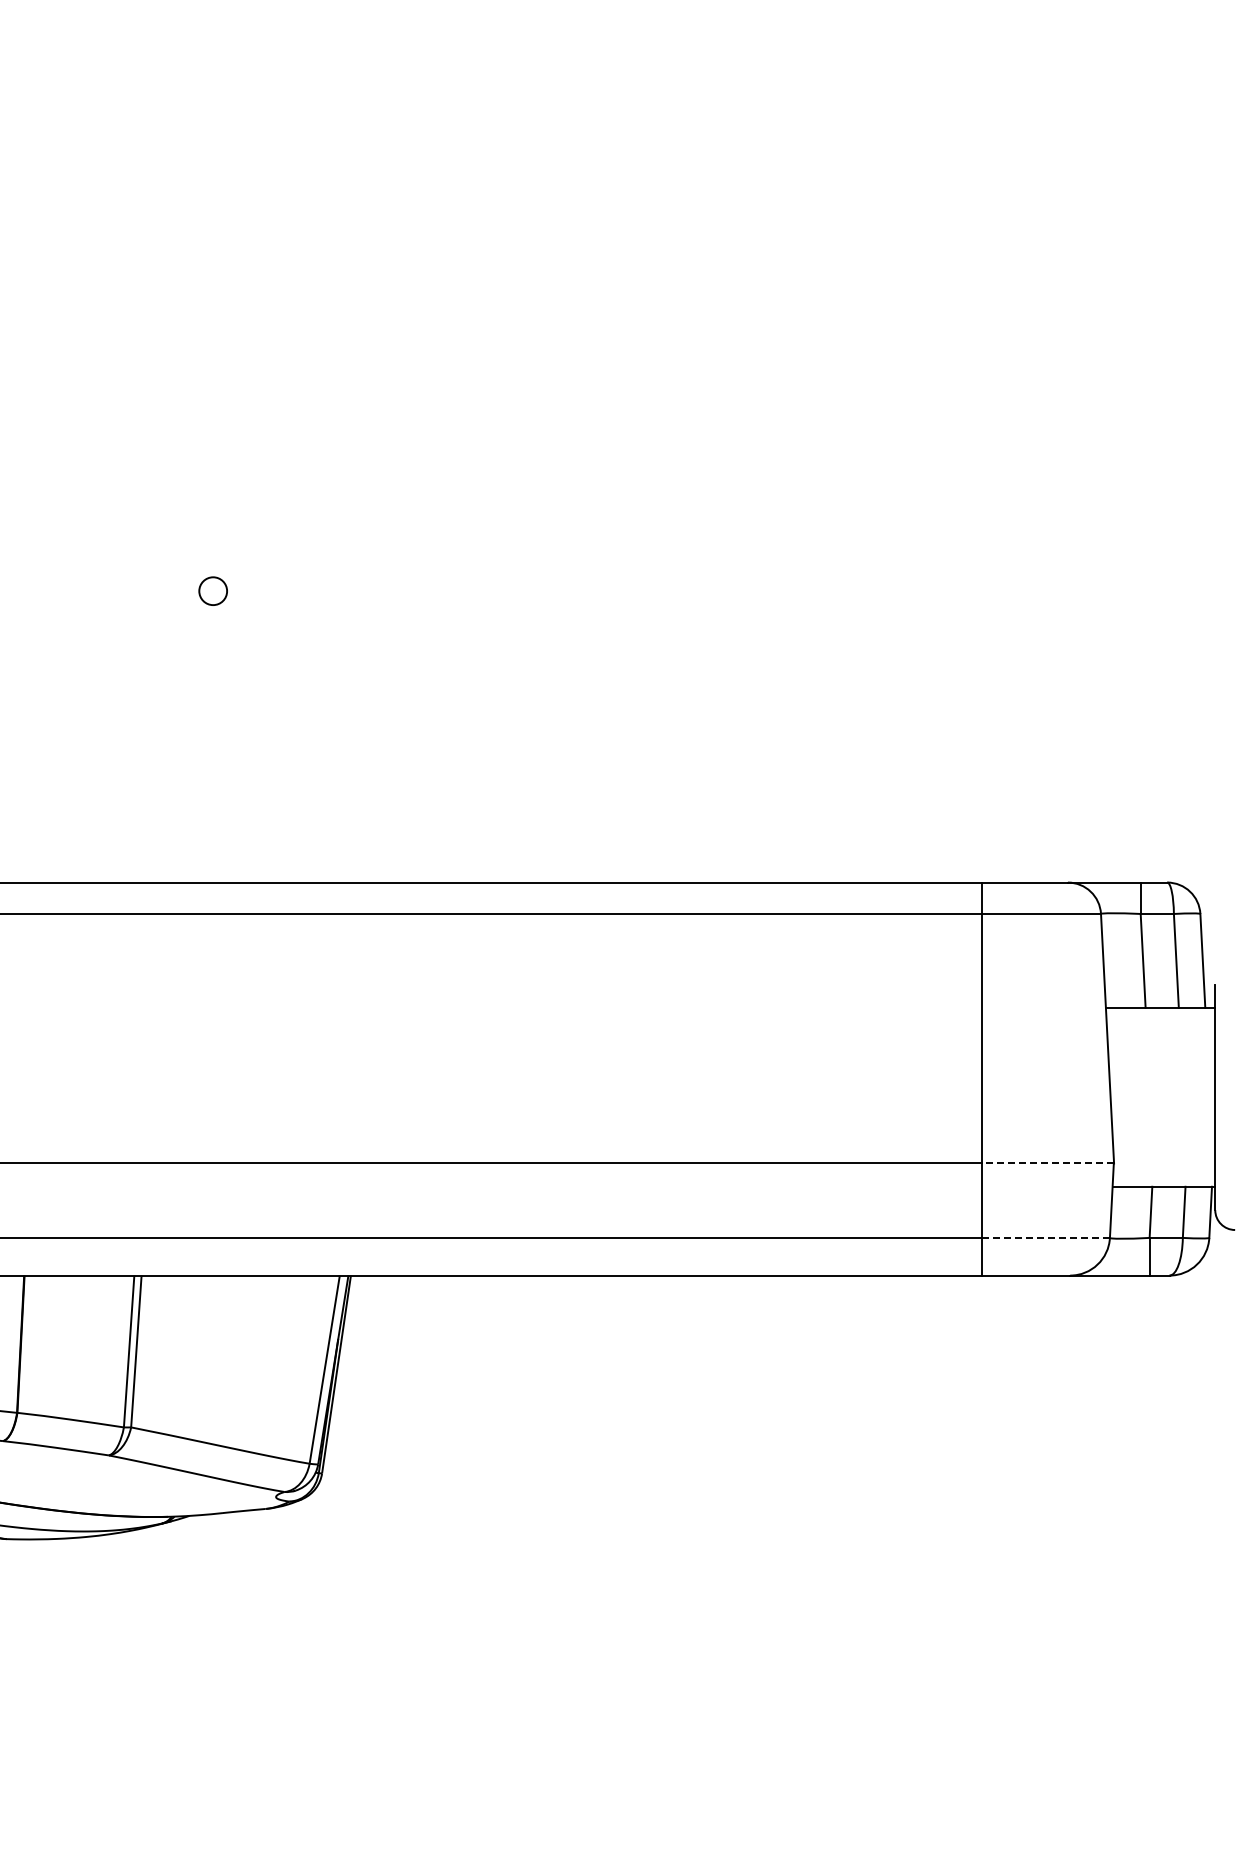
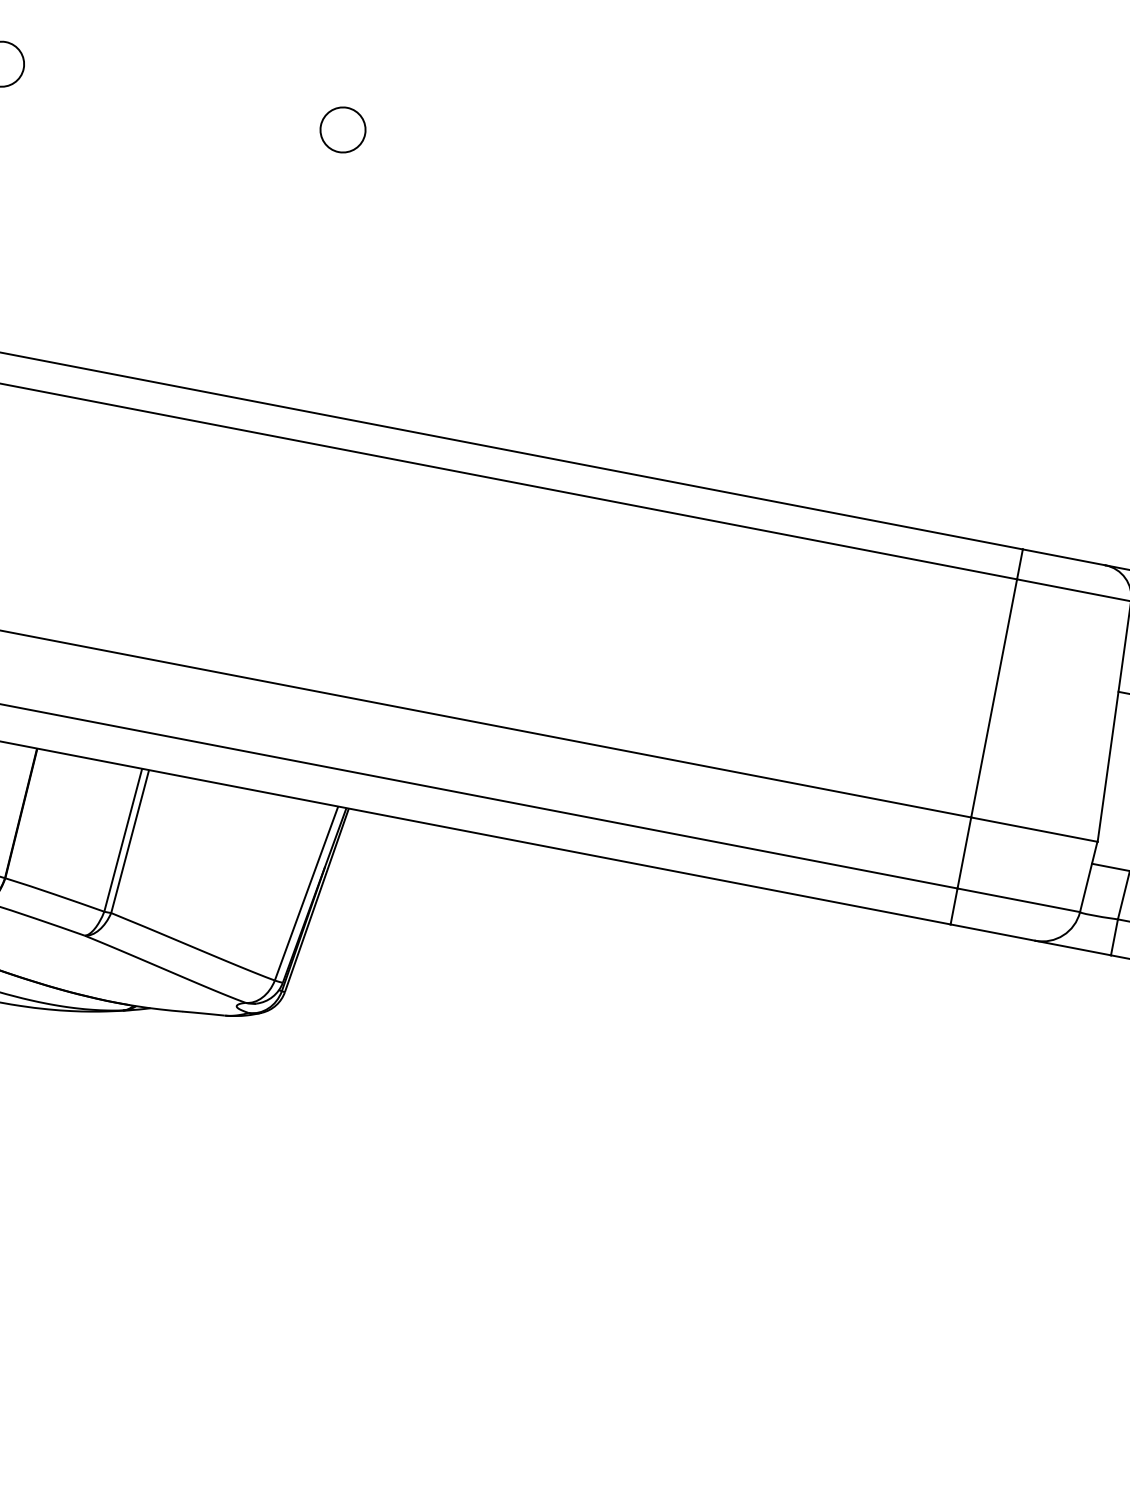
circle: (213, 591) -> (343, 130), size x1.67
line: (1047, 1163) -> (1034, 829), dashed -> solid
line: (1045, 1237) -> (1018, 899), dashed -> solid

